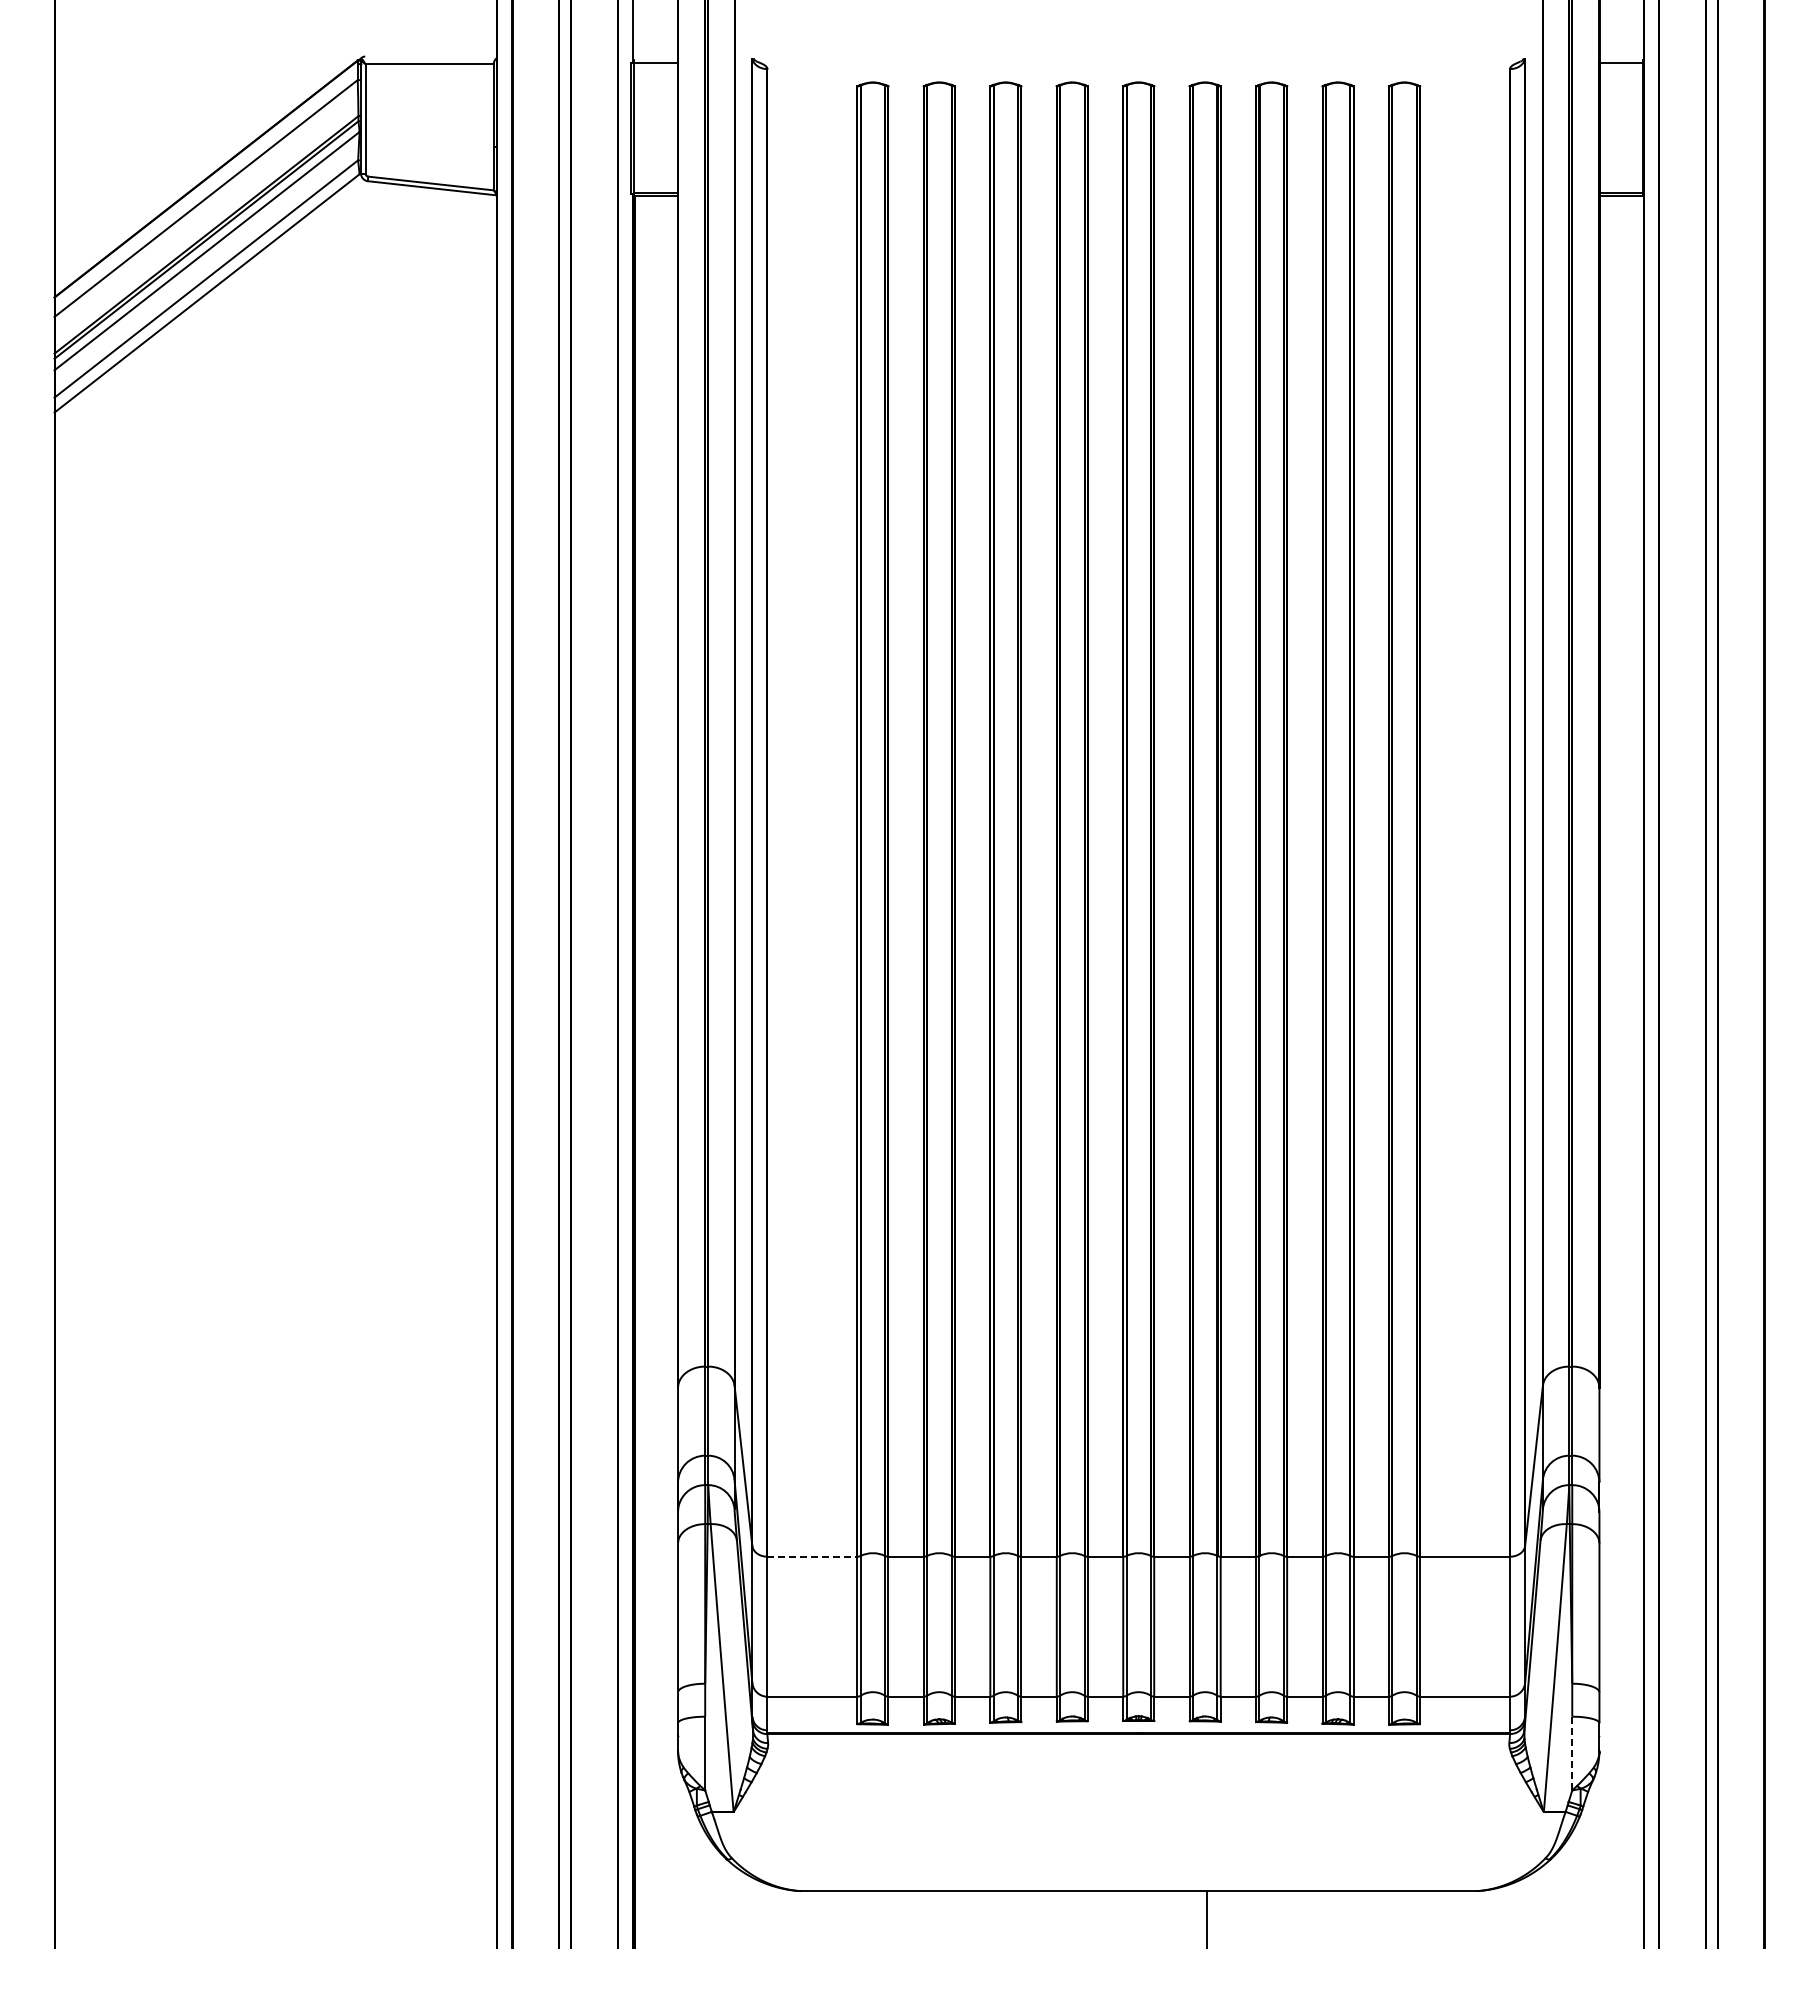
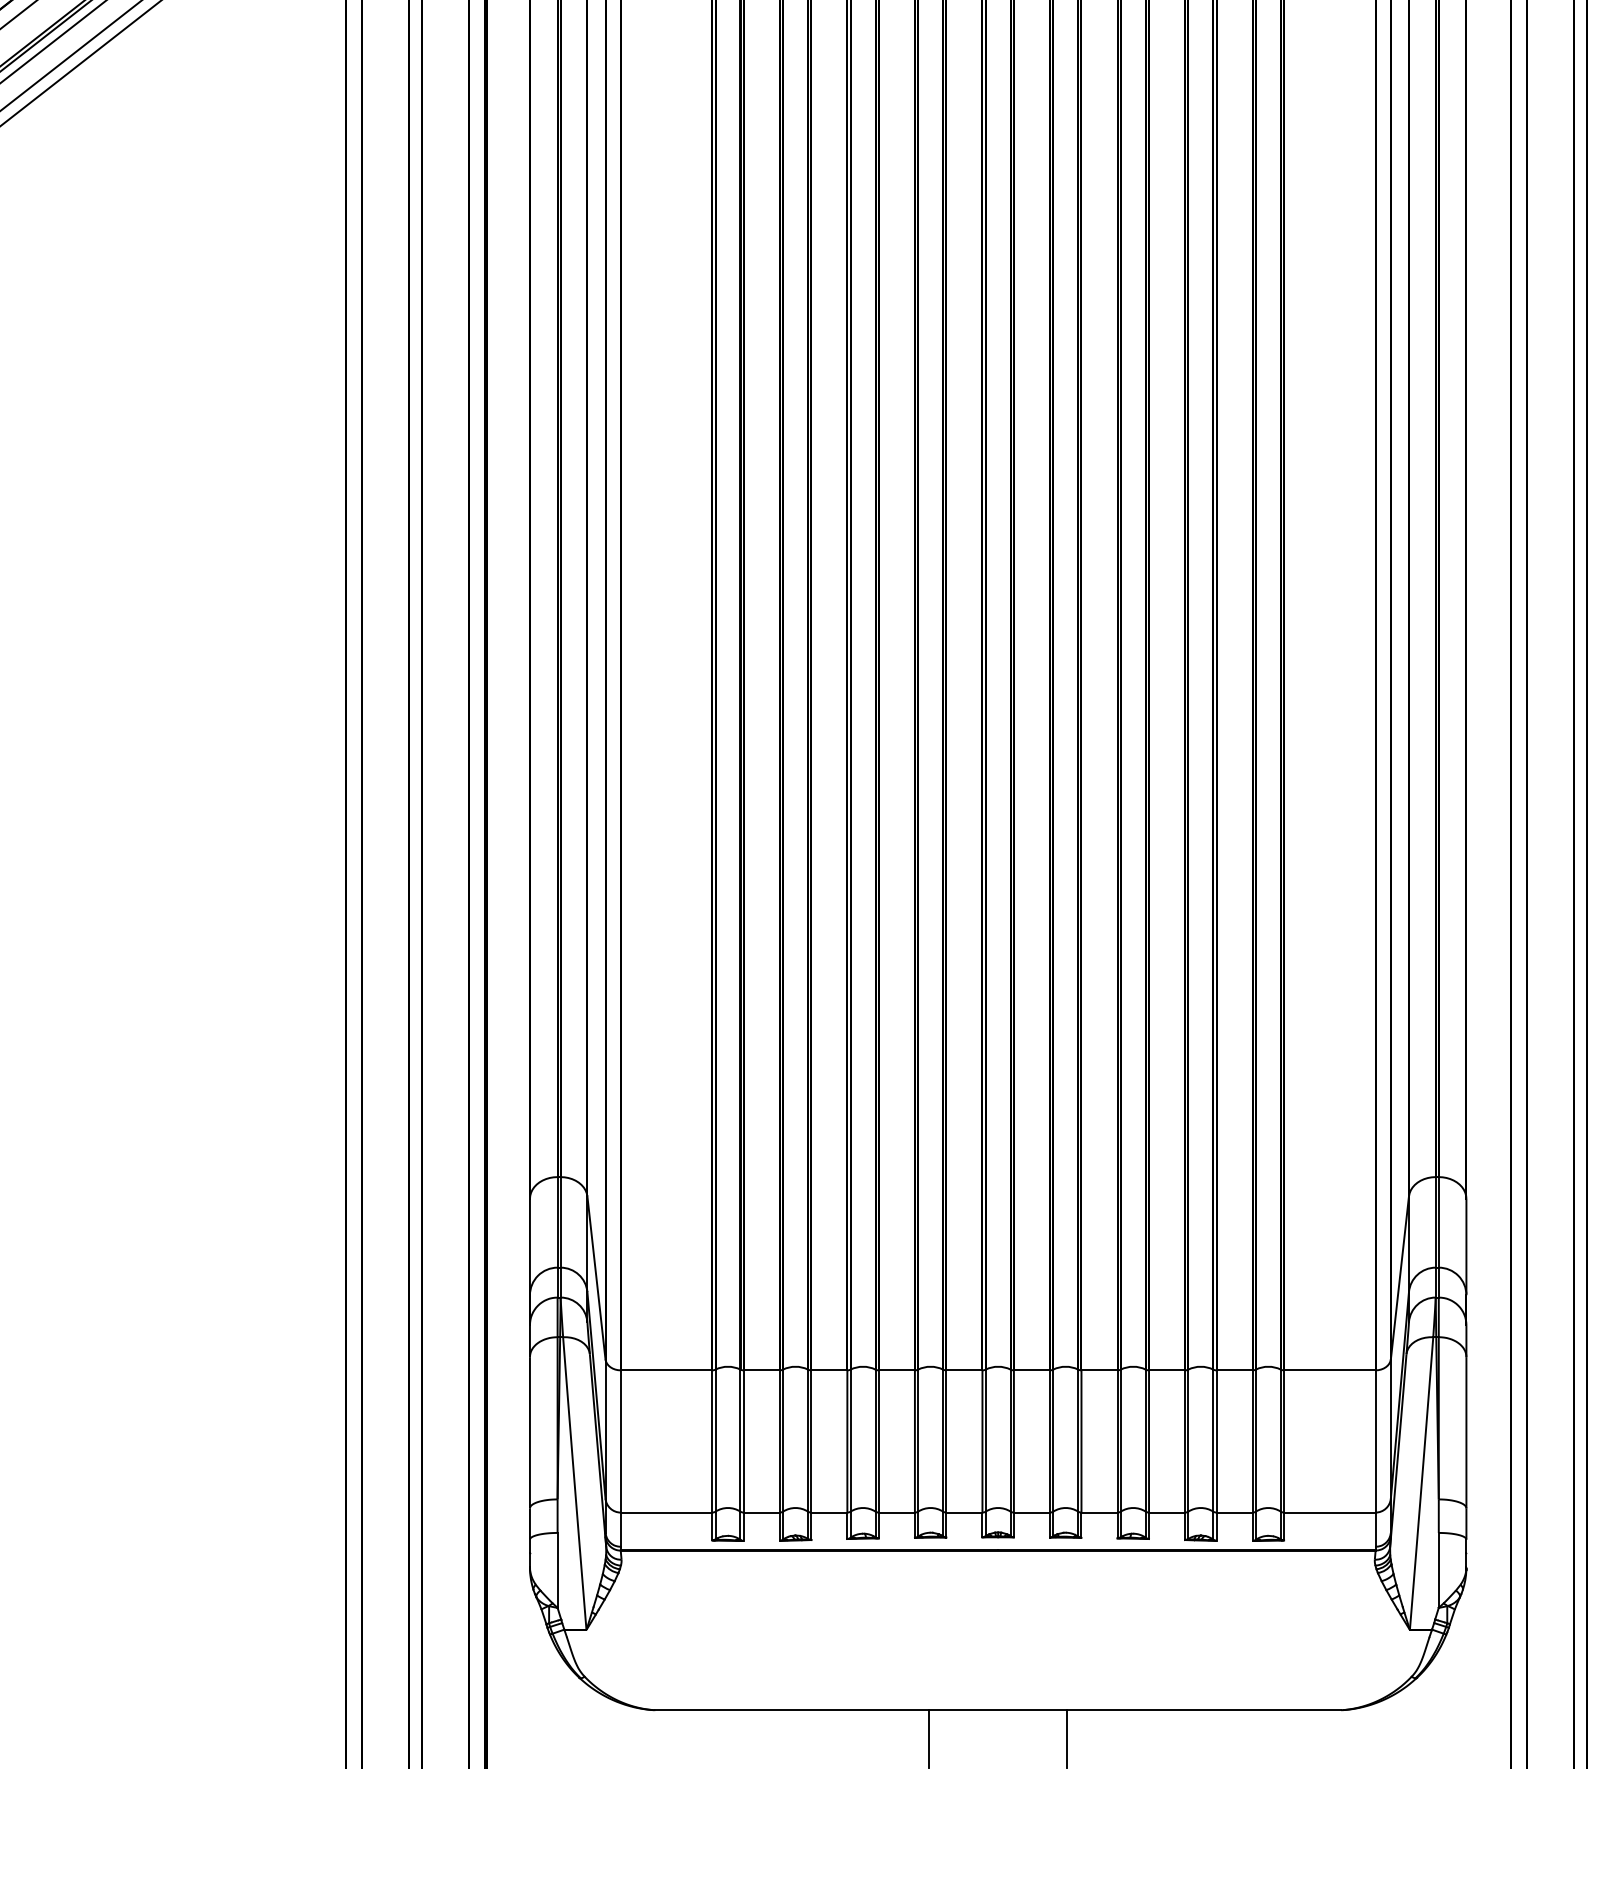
line: (812, 1556) -> (666, 1370), dashed -> solid
line: (1572, 1753) -> (1439, 1570), dashed -> solid
line: (1070, 1919) -> (928, 1739), added

